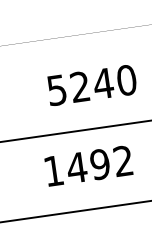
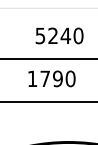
text: (99, 163) -> (57, 78), 1492 -> 1790

